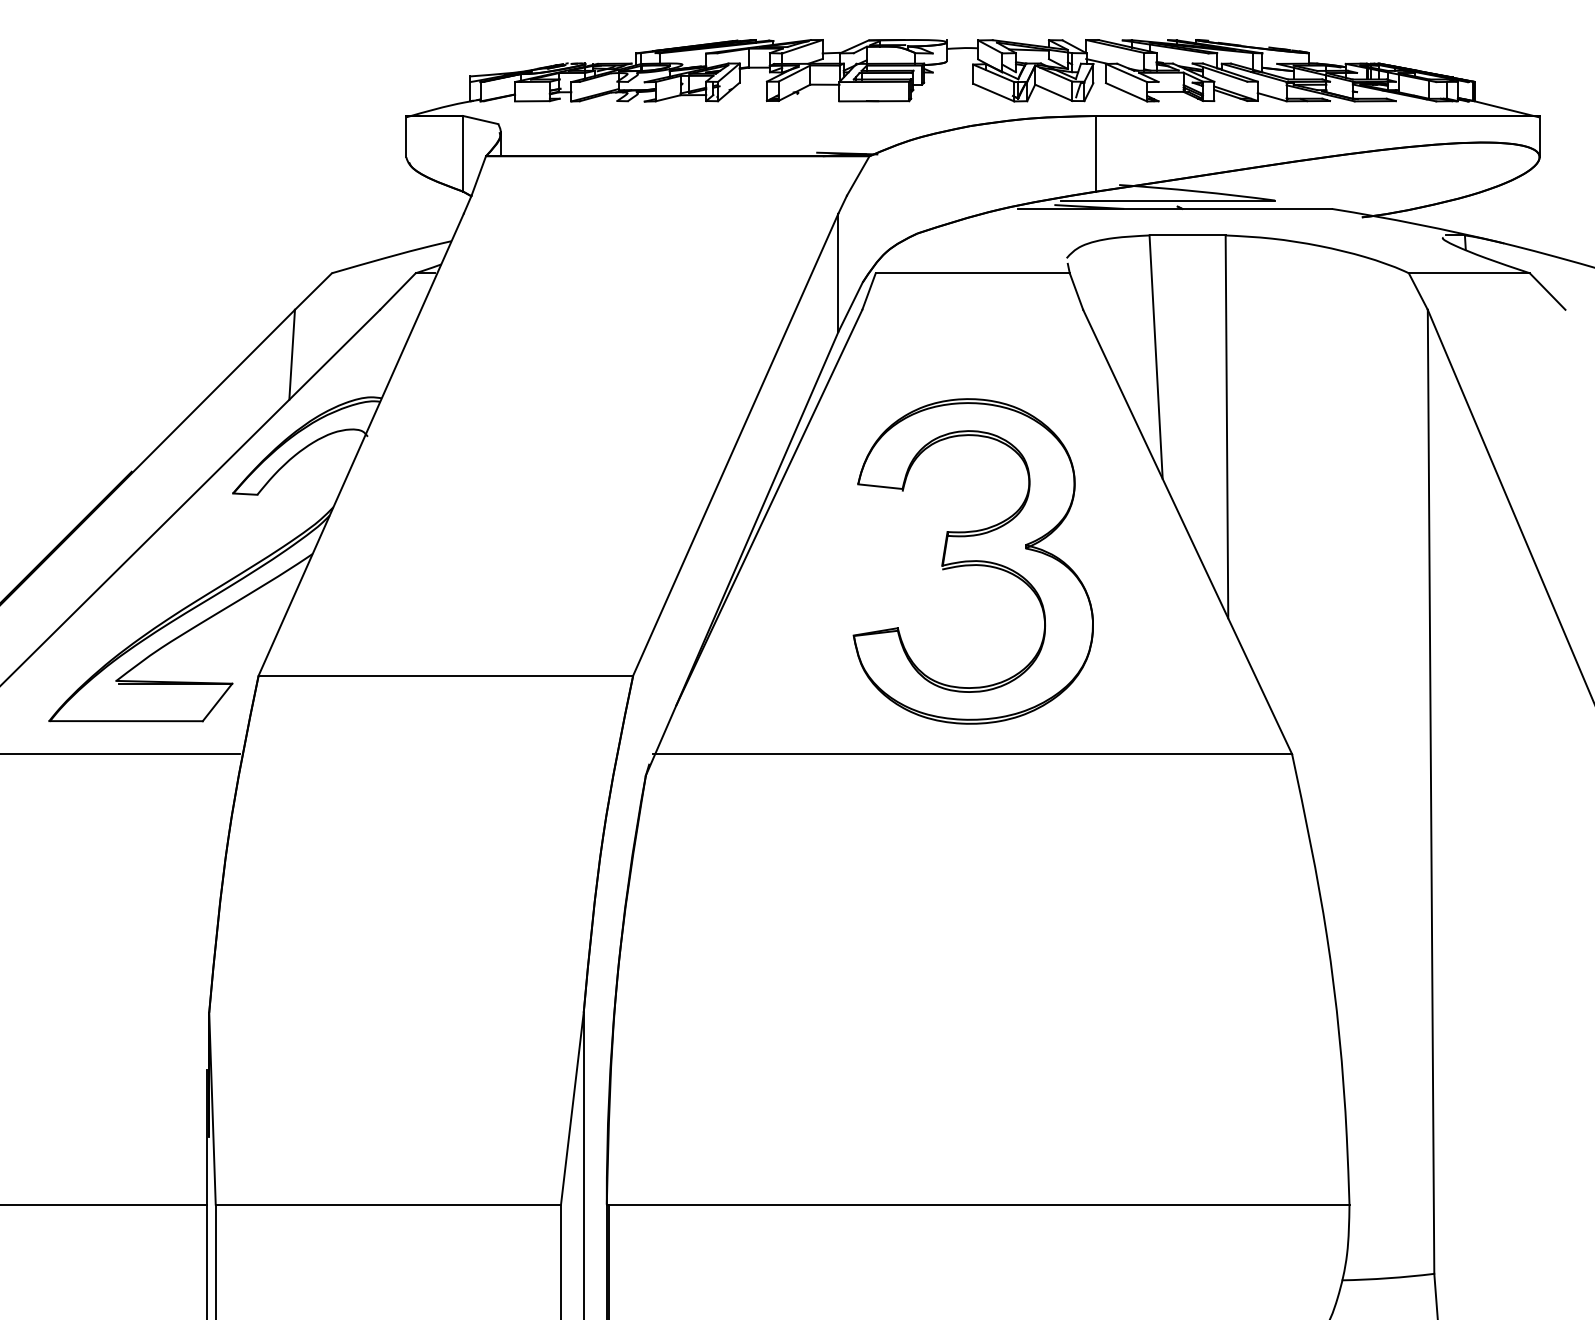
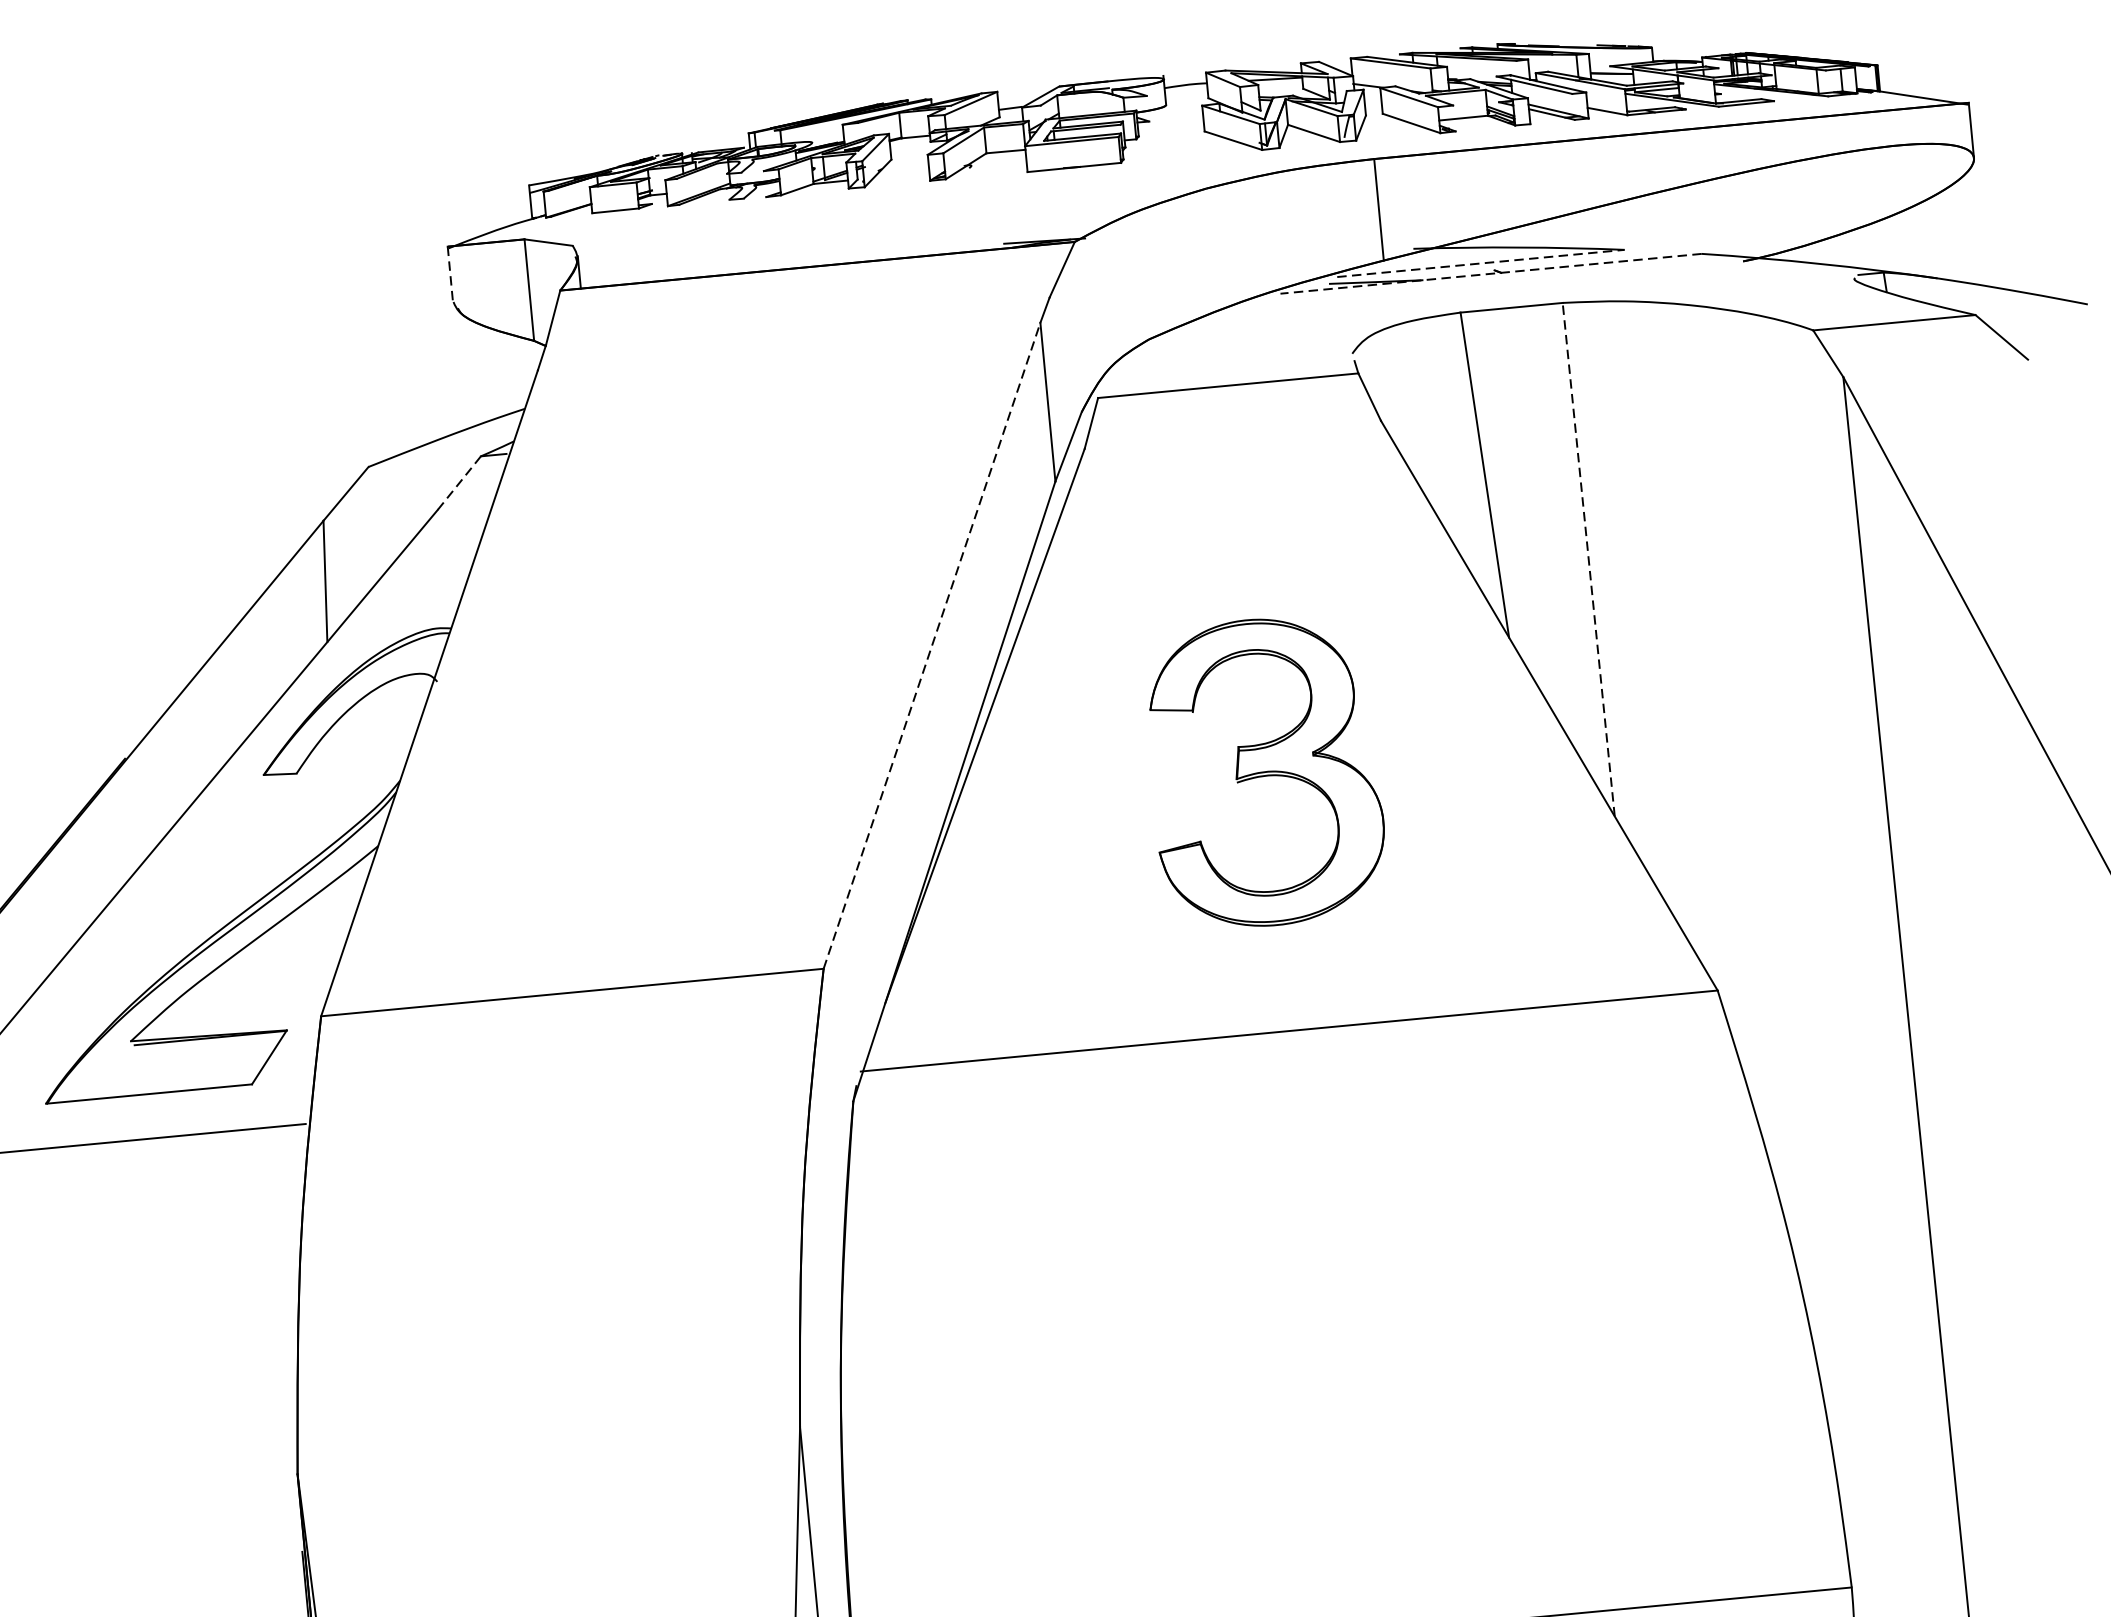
line: (405, 136) -> (449, 274), solid -> dashed
line: (1168, 200) -> (1481, 263), solid -> dashed
line: (1174, 208) -> (1490, 273), solid -> dashed
line: (397, 291) -> (458, 483), solid -> dashed
line: (1226, 426) -> (1588, 559), solid -> dashed
line: (735, 444) -> (931, 645), solid -> dashed
part: (972, 561) -> (1264, 772), size x0.7

